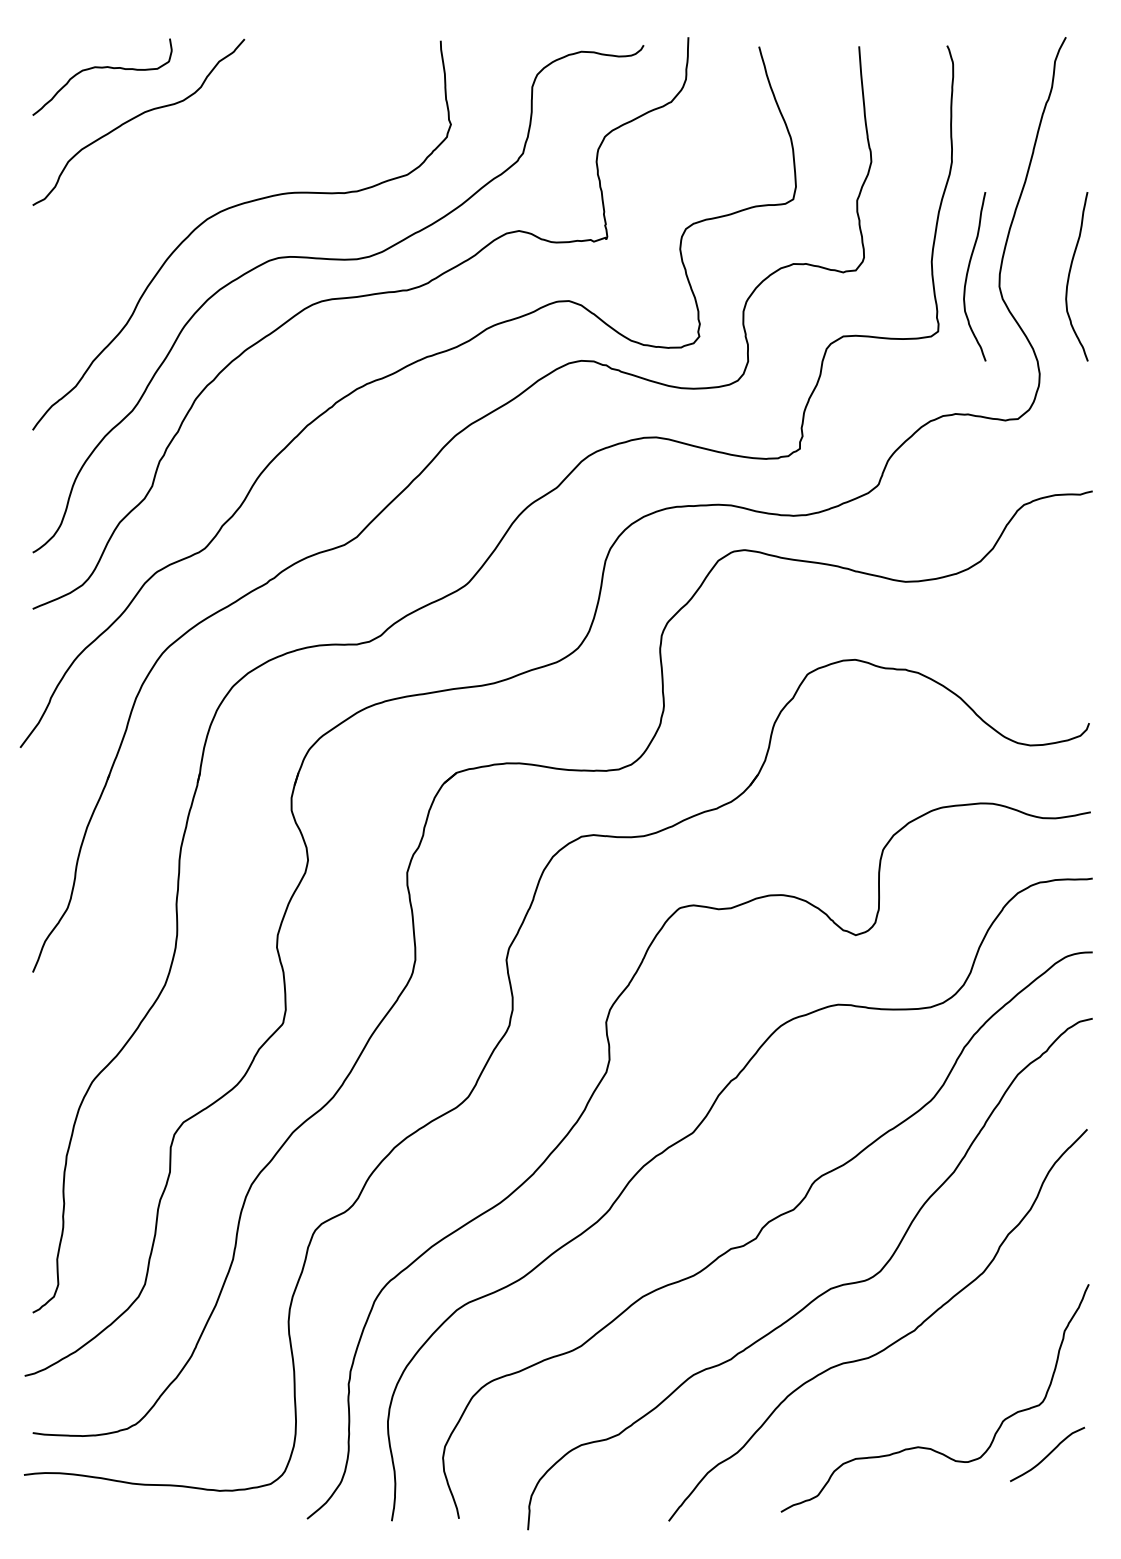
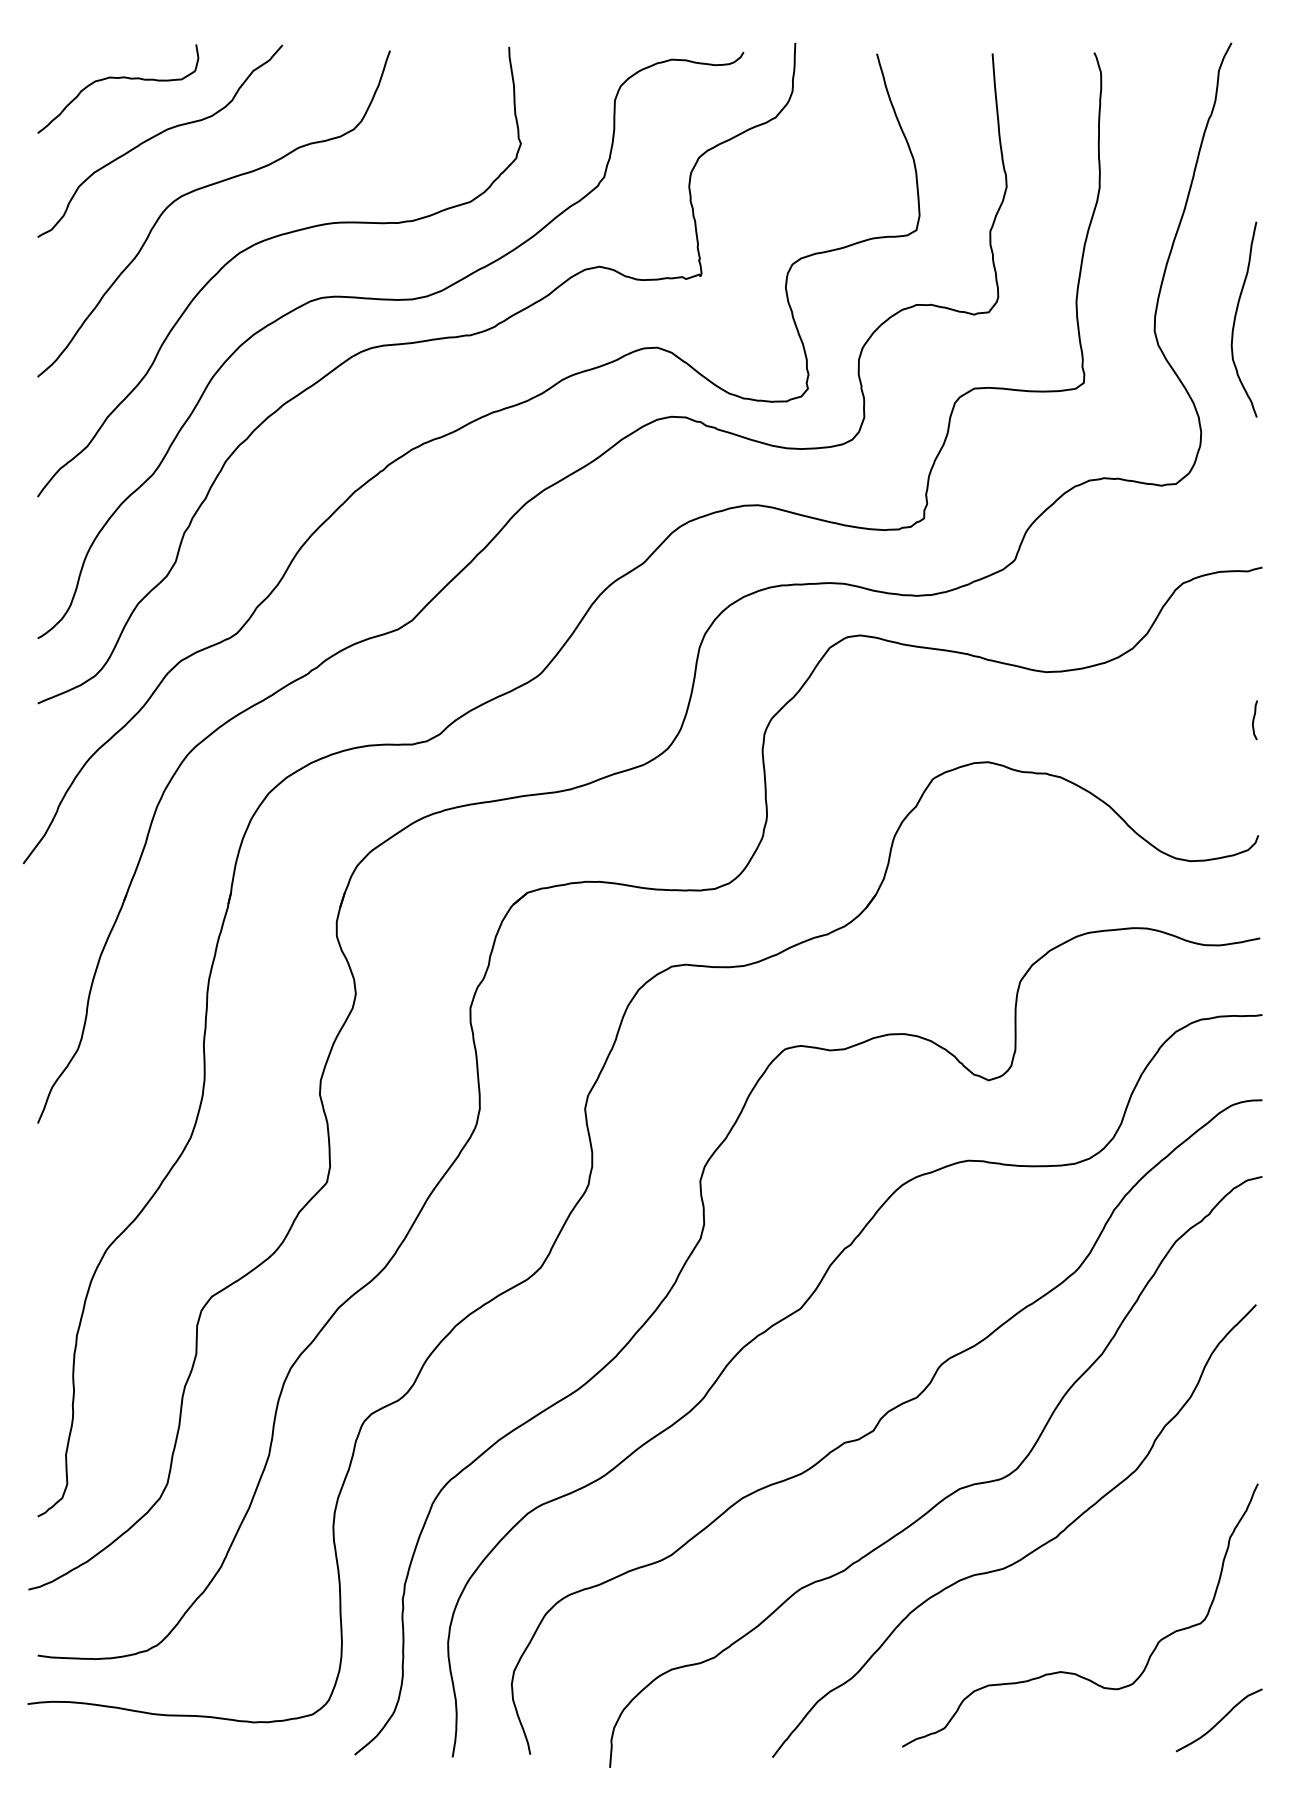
curve: (174, 164) -> (201, 189), added
curve: (968, 274) -> (1118, 316), removed
curve: (1085, 623) -> (1254, 720), added
curve: (1047, 1454) -> (1219, 1720), moved

